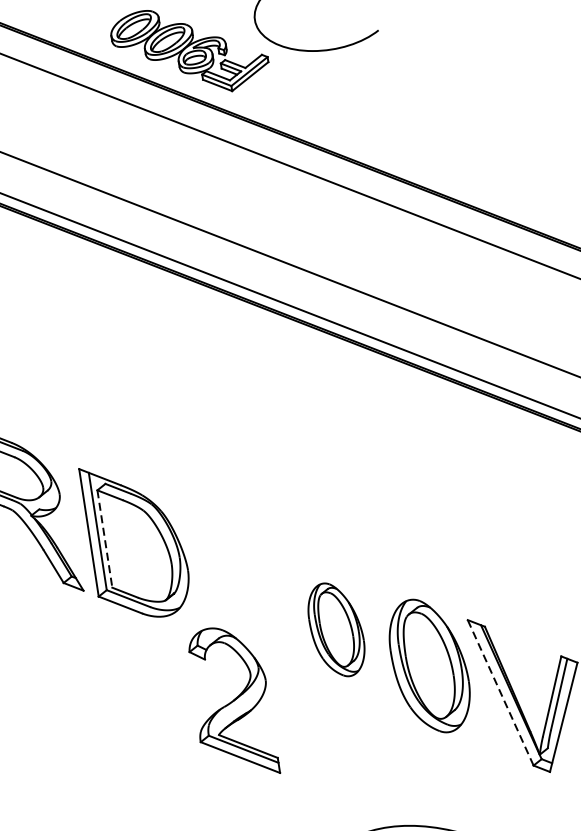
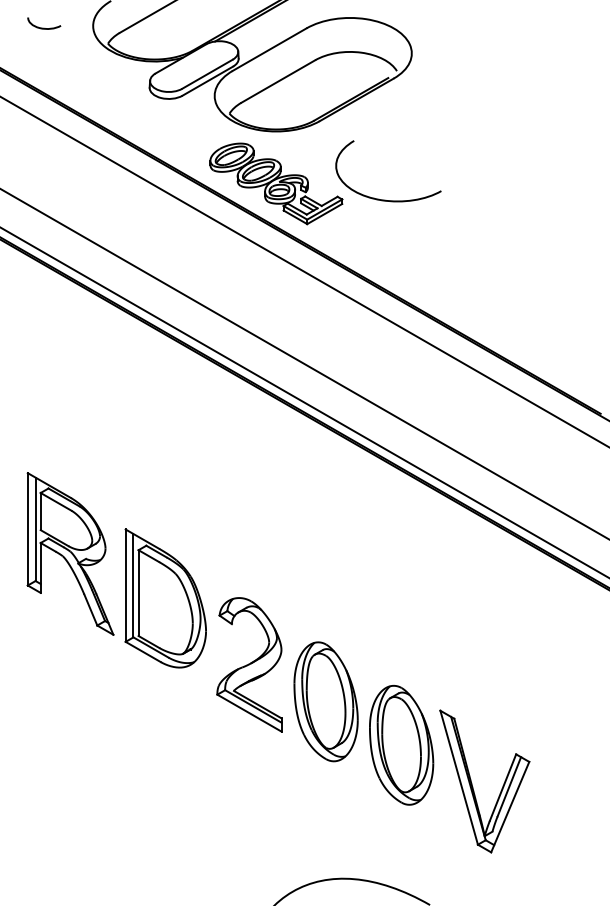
line: (104, 539) -> (138, 593), dashed -> solid
part: (335, 629) -> (325, 701), size x1.43
line: (501, 692) -> (459, 777), dashed -> solid
part: (231, 702) -> (249, 664), moved

